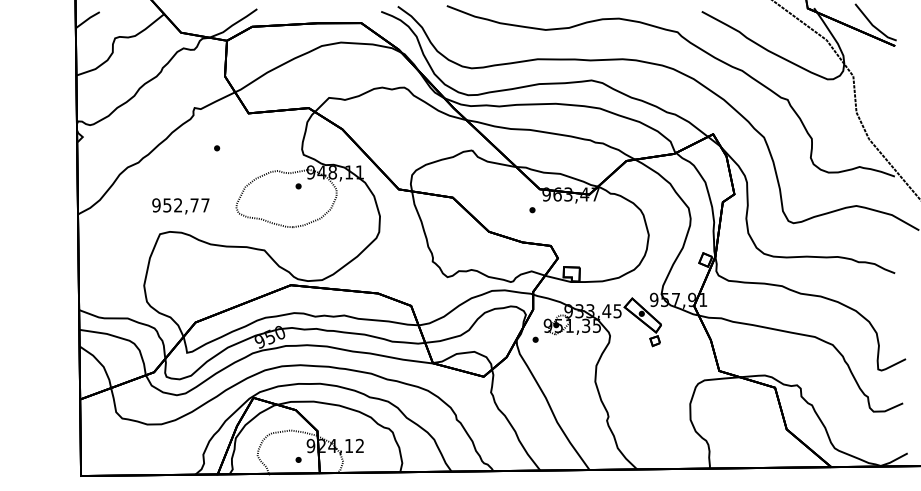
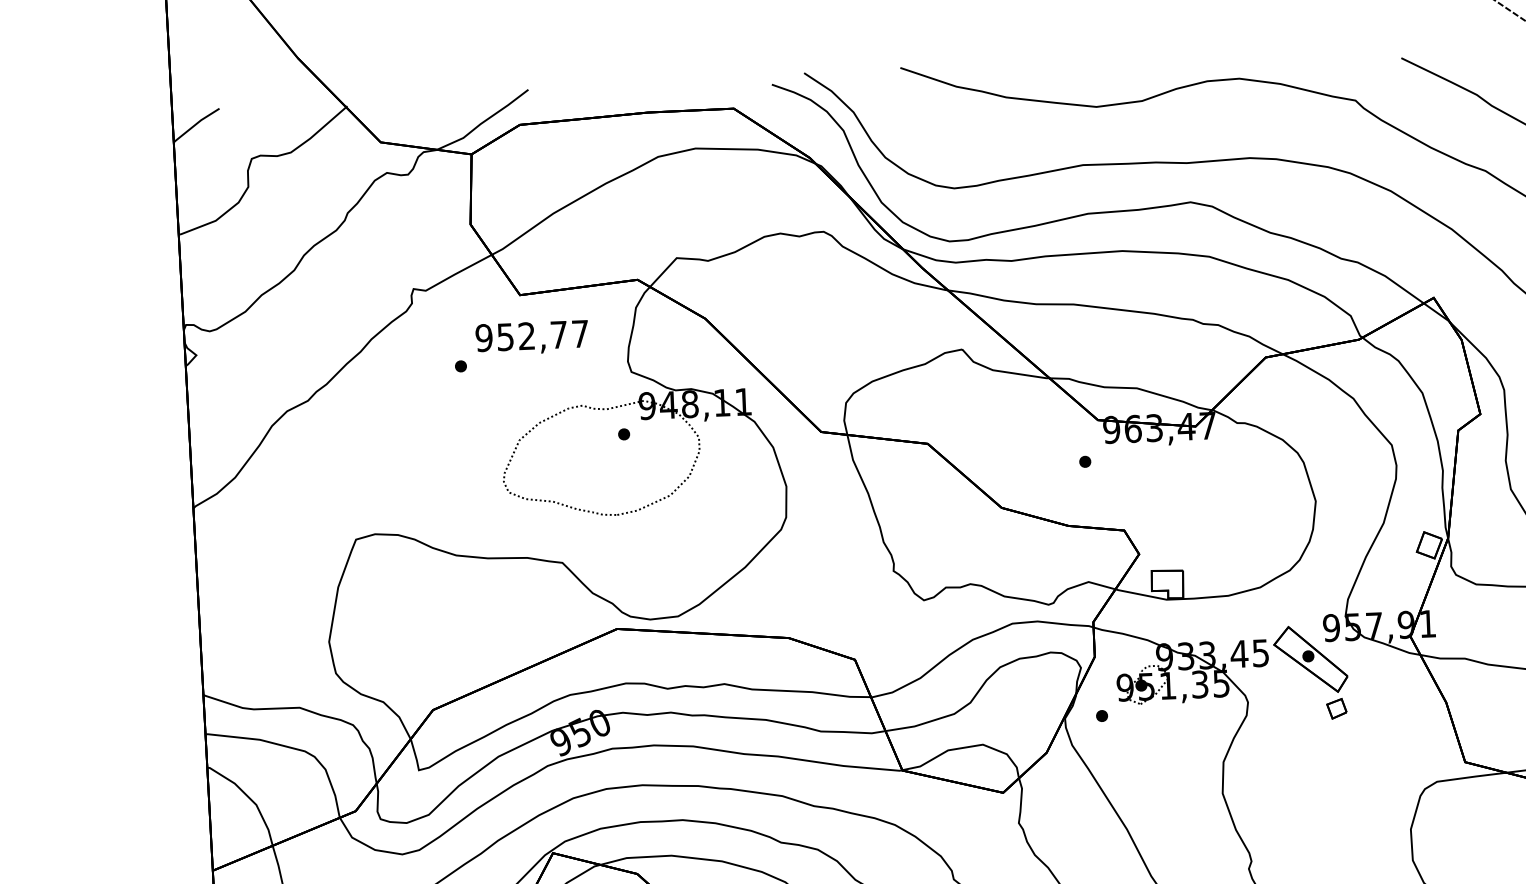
text: (180, 206) -> (531, 338), moved

